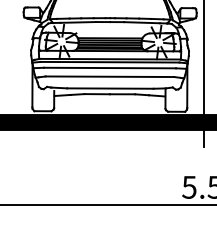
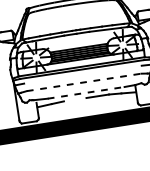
line: (109, 67) -> (82, 74), removed
line: (110, 76) -> (84, 82), solid -> dashed
line: (110, 88) -> (86, 92), solid -> dashed
line: (96, 94) -> (74, 100), removed

